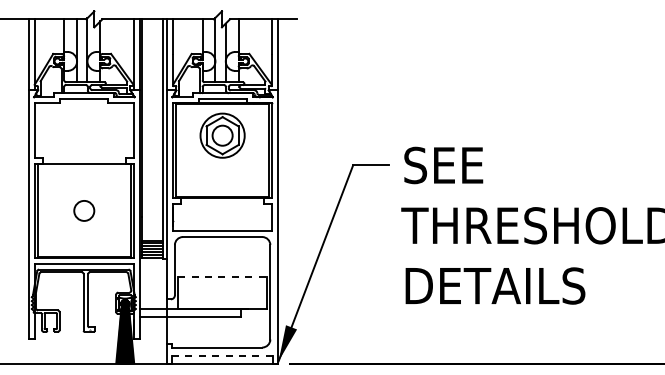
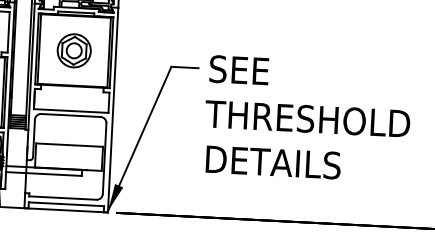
part: (222, 135) -> (74, 50), moved
line: (222, 276) -> (69, 145), dashed -> solid
line: (222, 355) -> (66, 204), dashed -> solid

